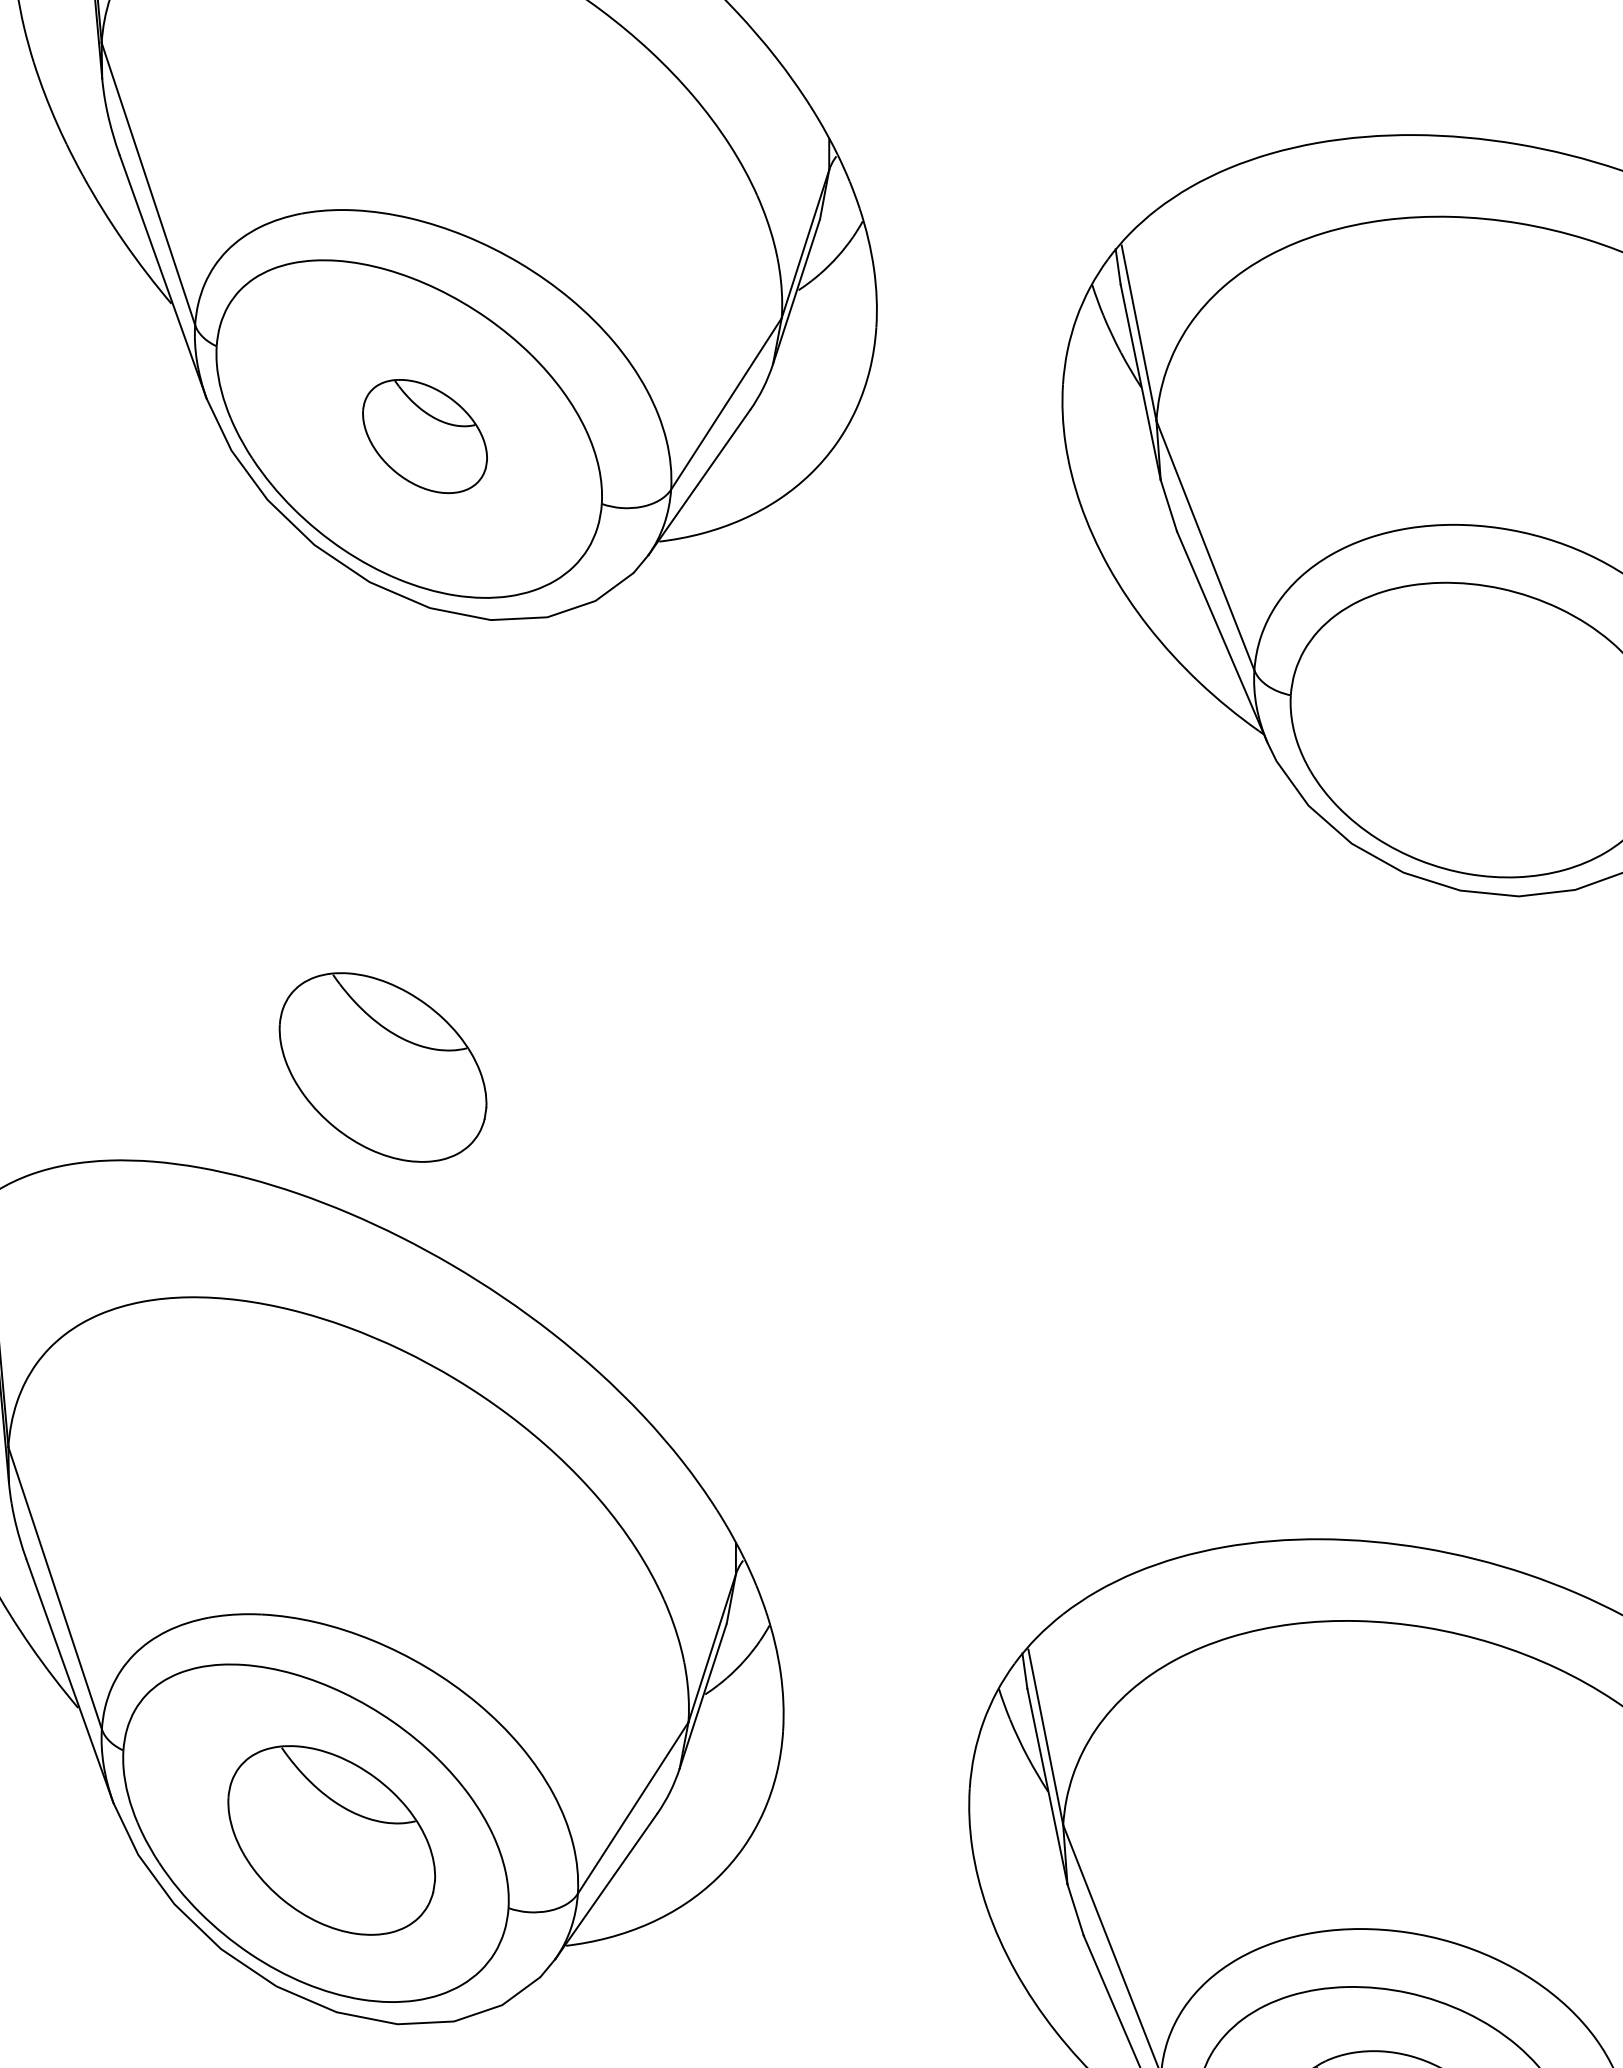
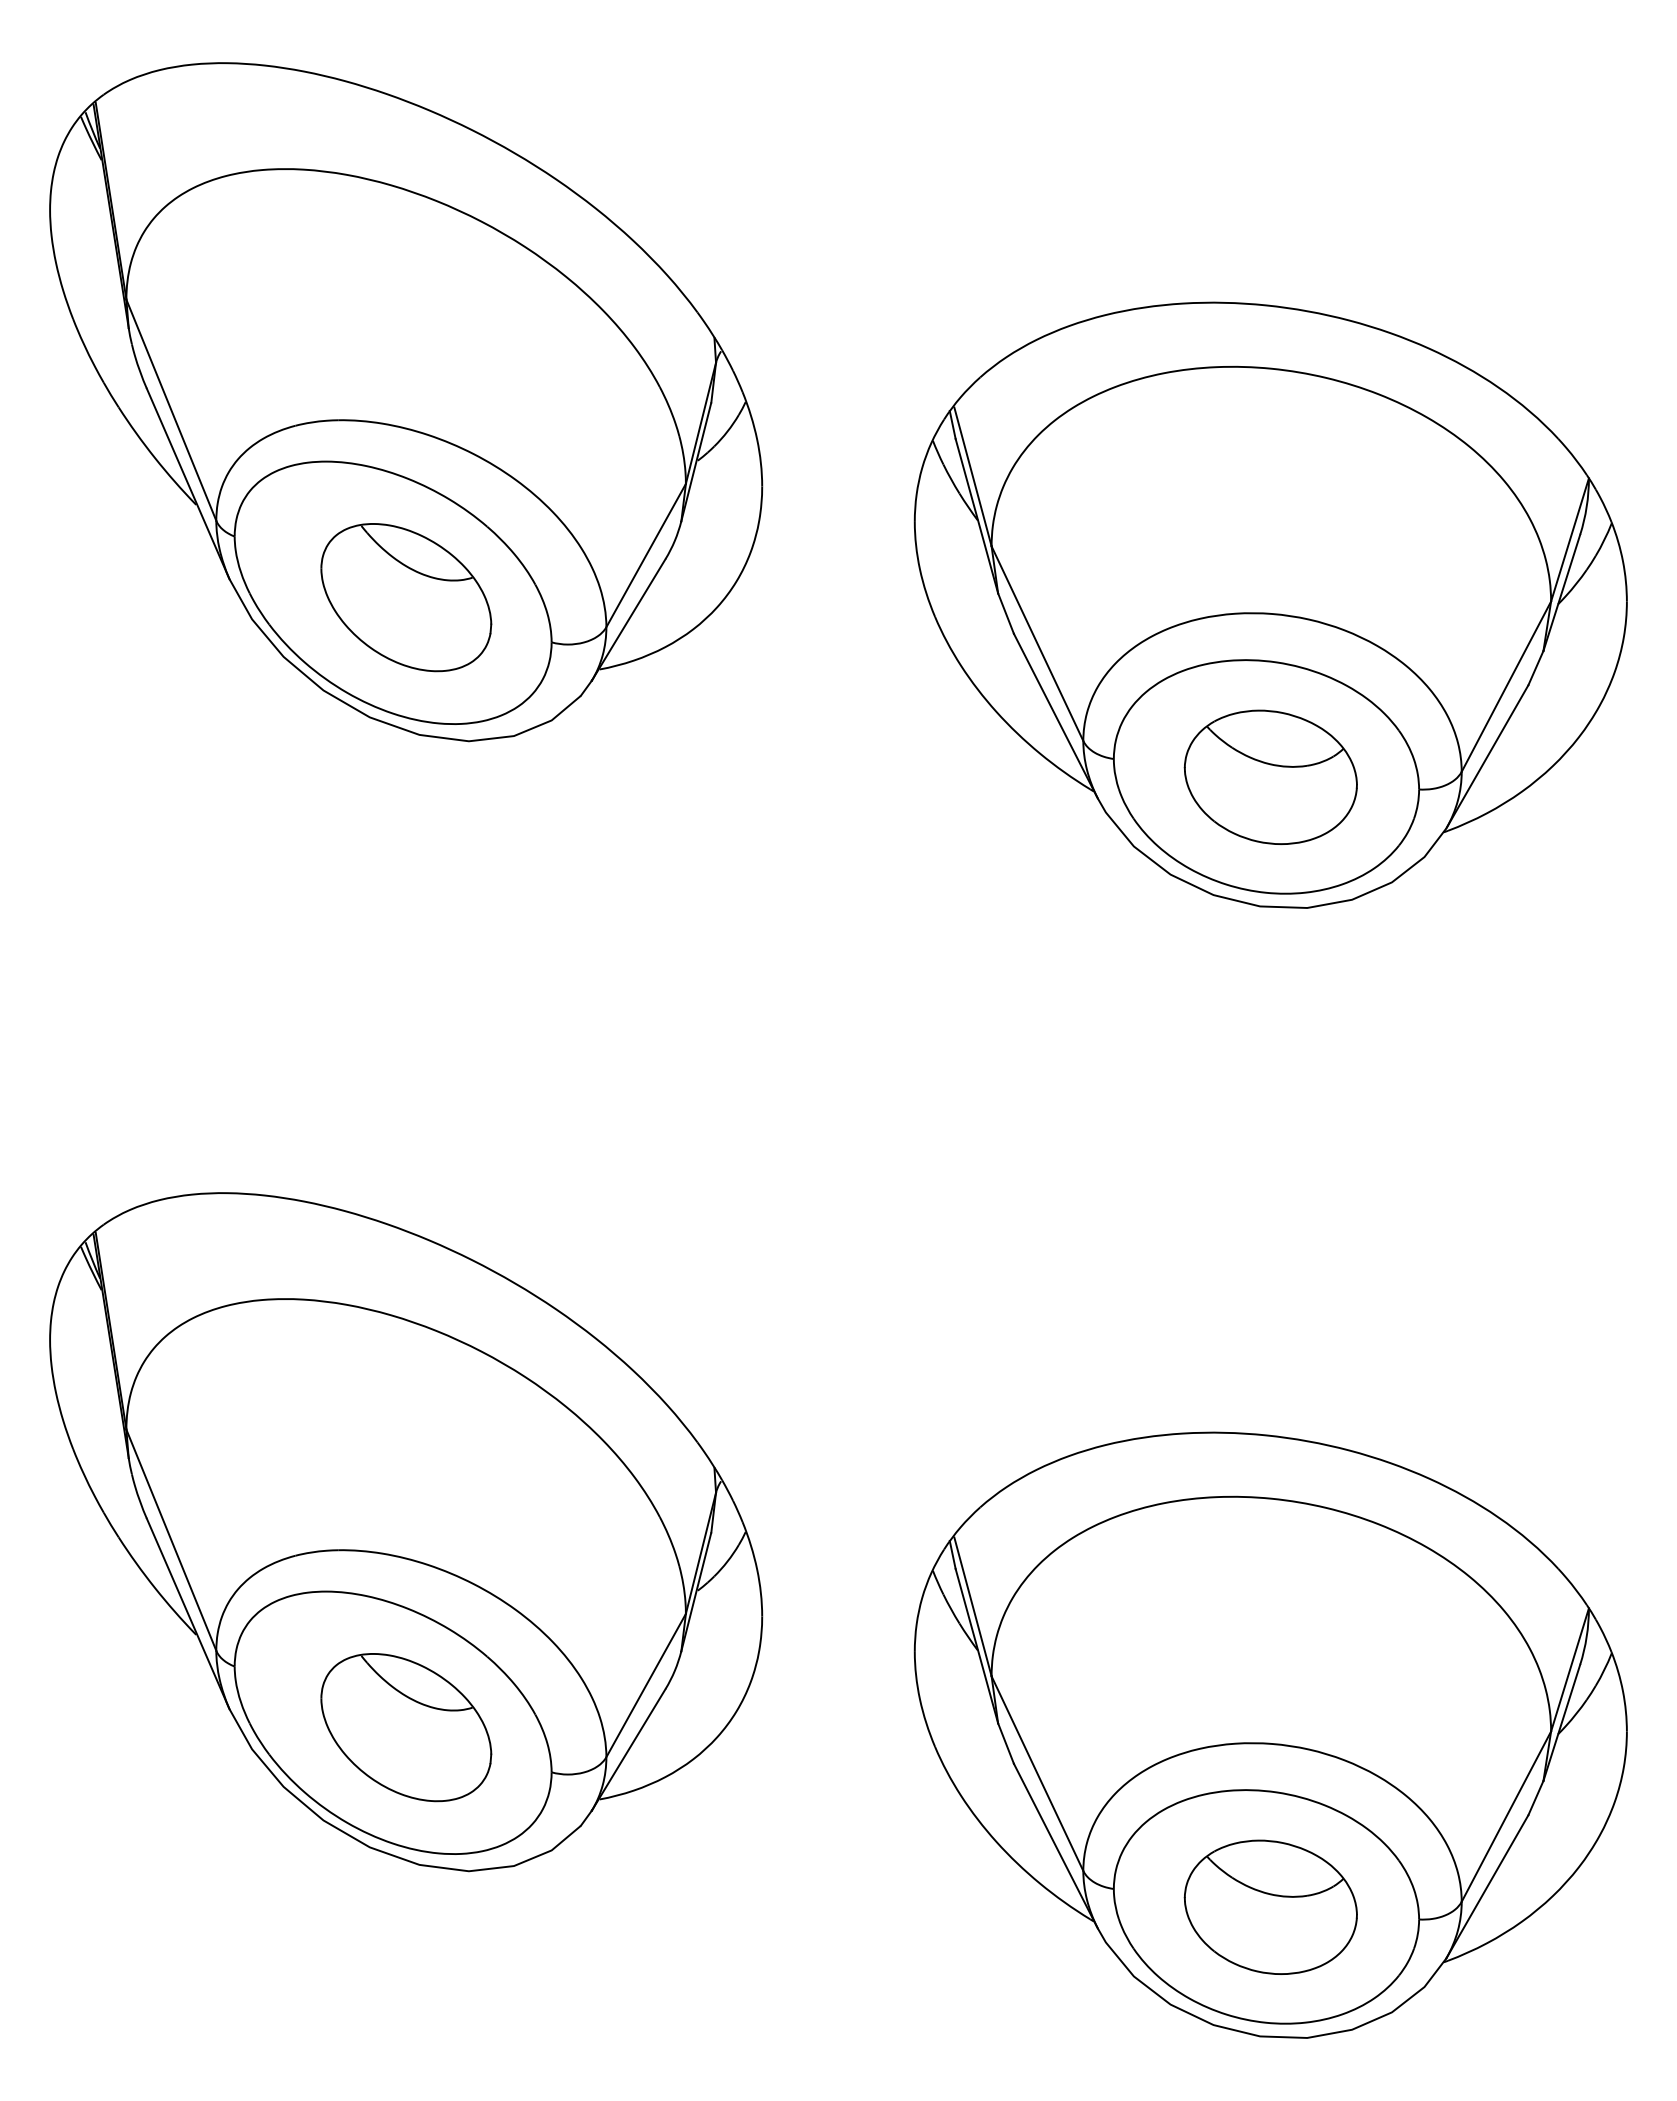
part: (425, 436) -> (406, 597), size x1.67
part: (1484, 729) -> (1270, 776), added
part: (383, 1067) -> (406, 1105), removed

